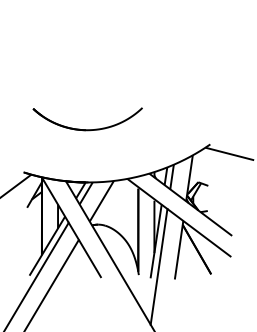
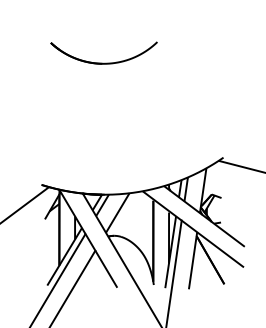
part: (87, 128) -> (103, 62), moved

